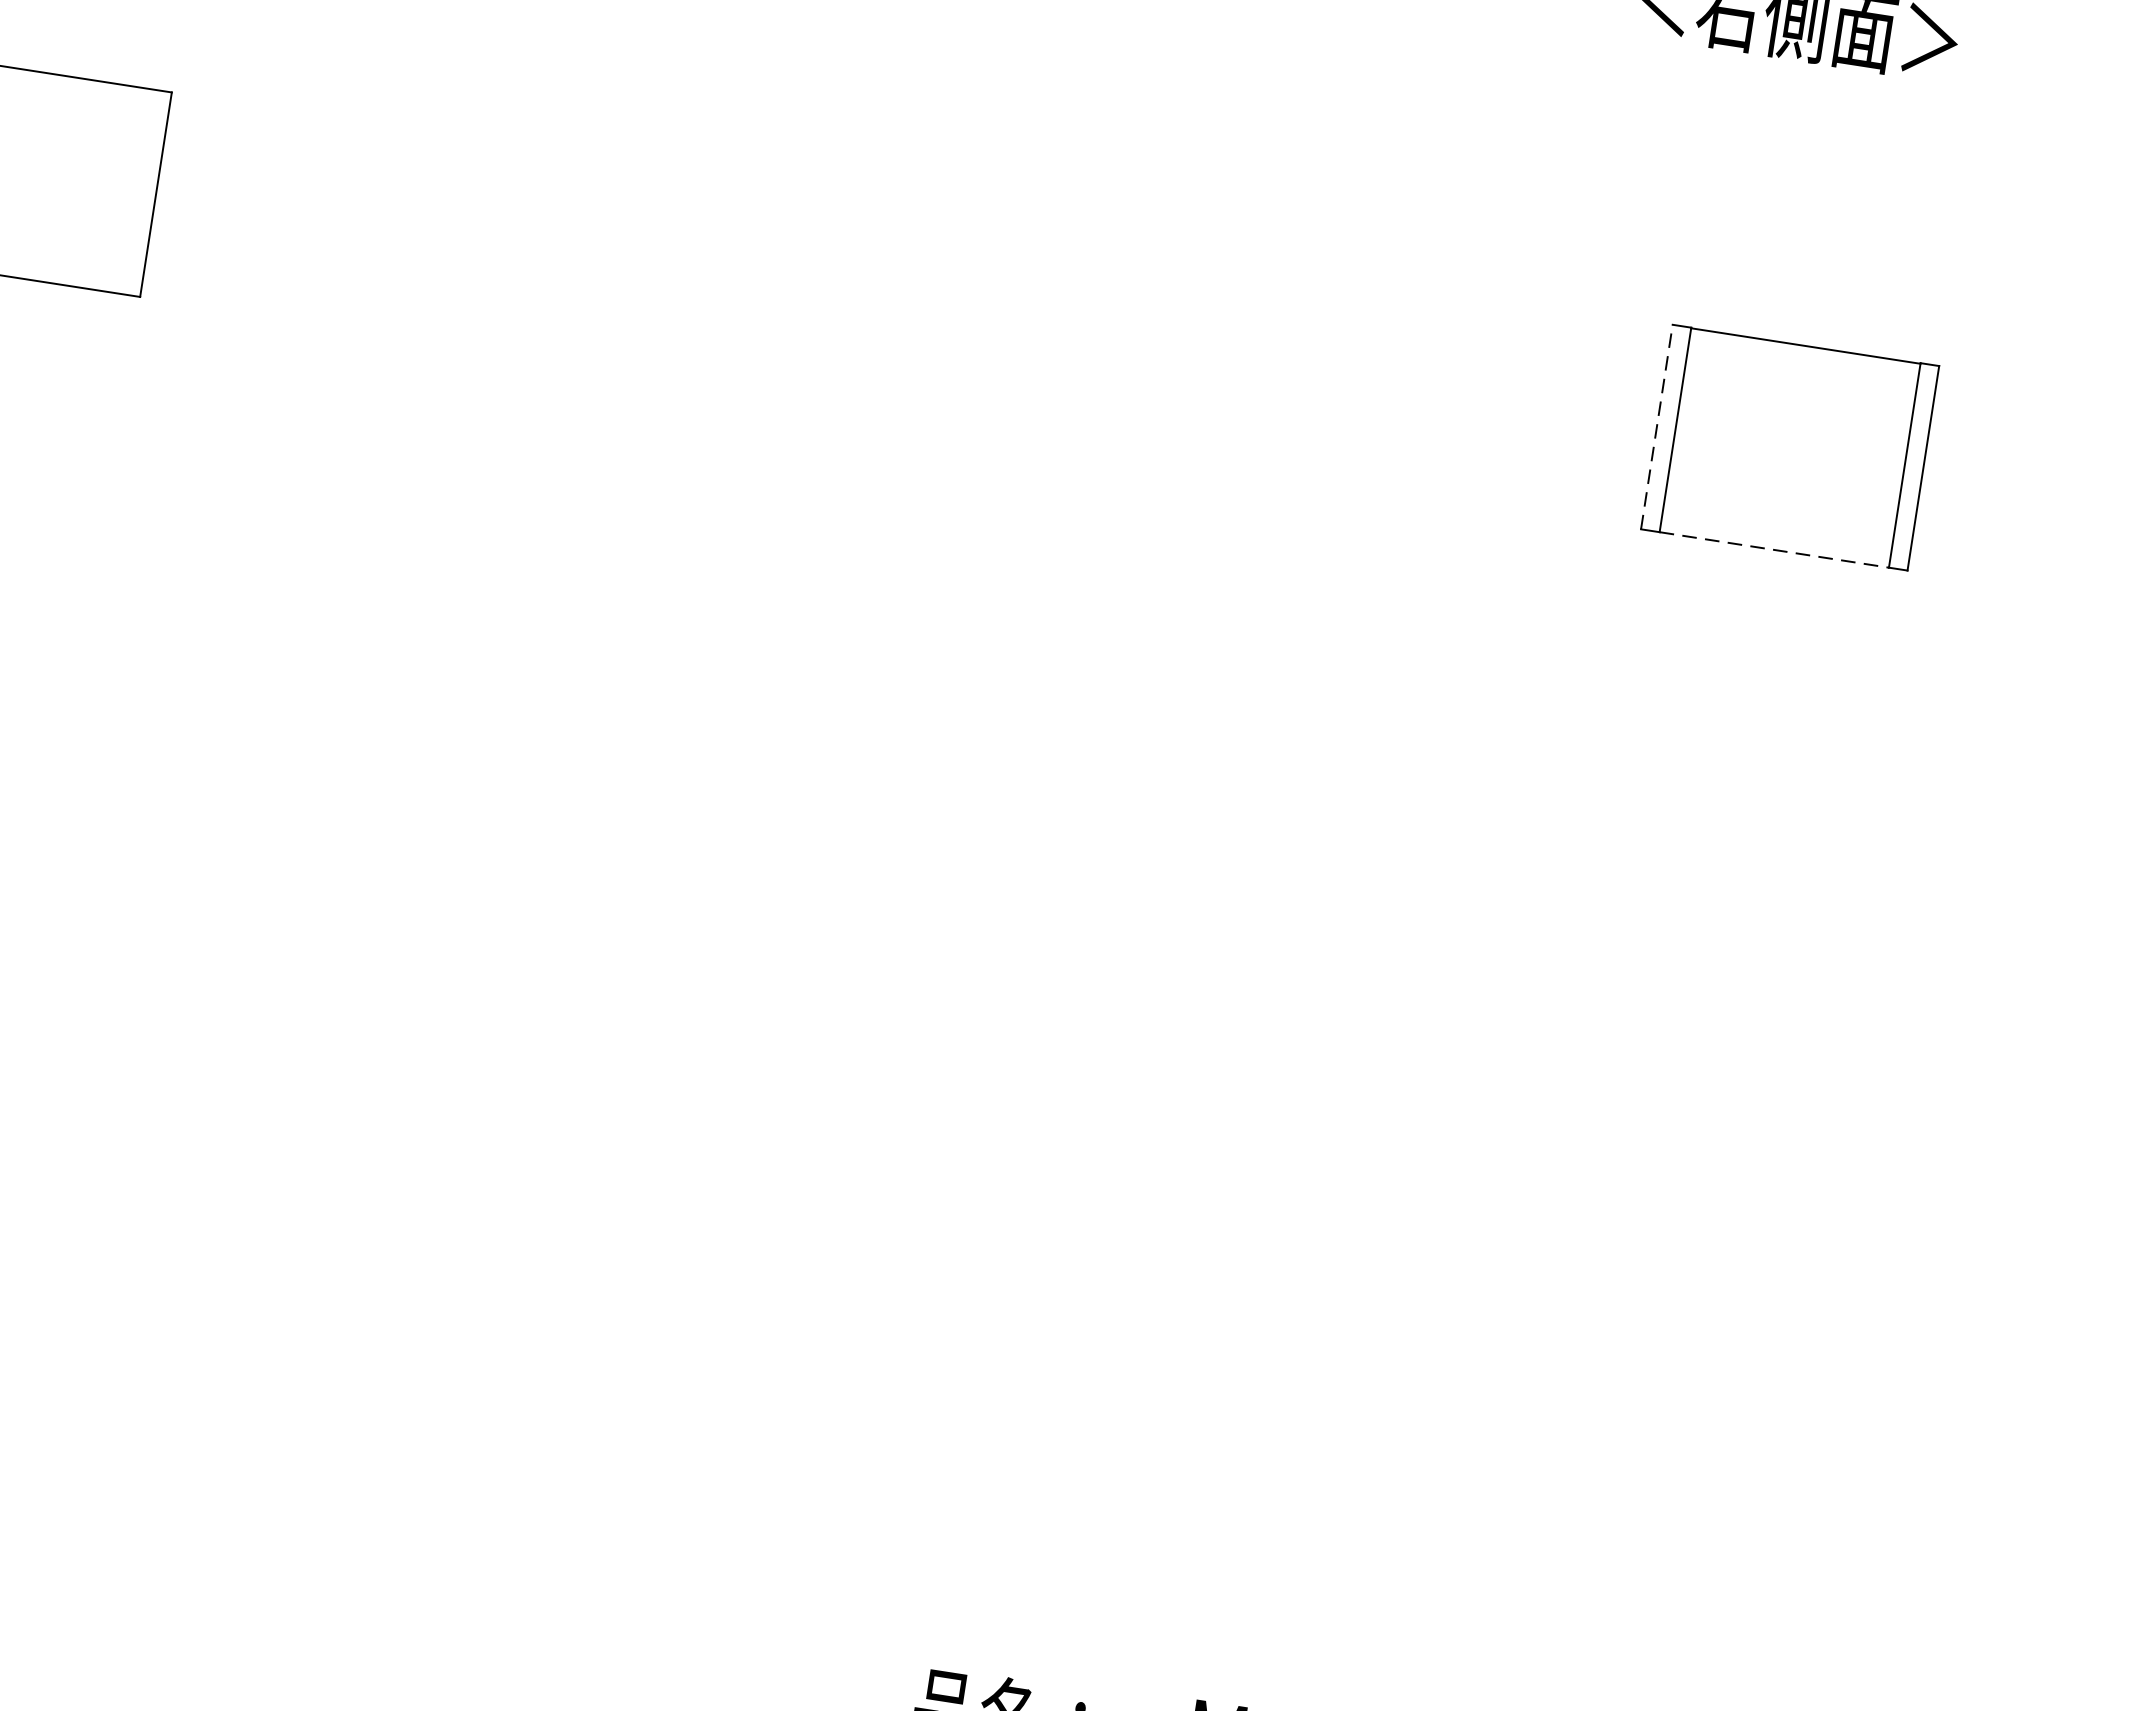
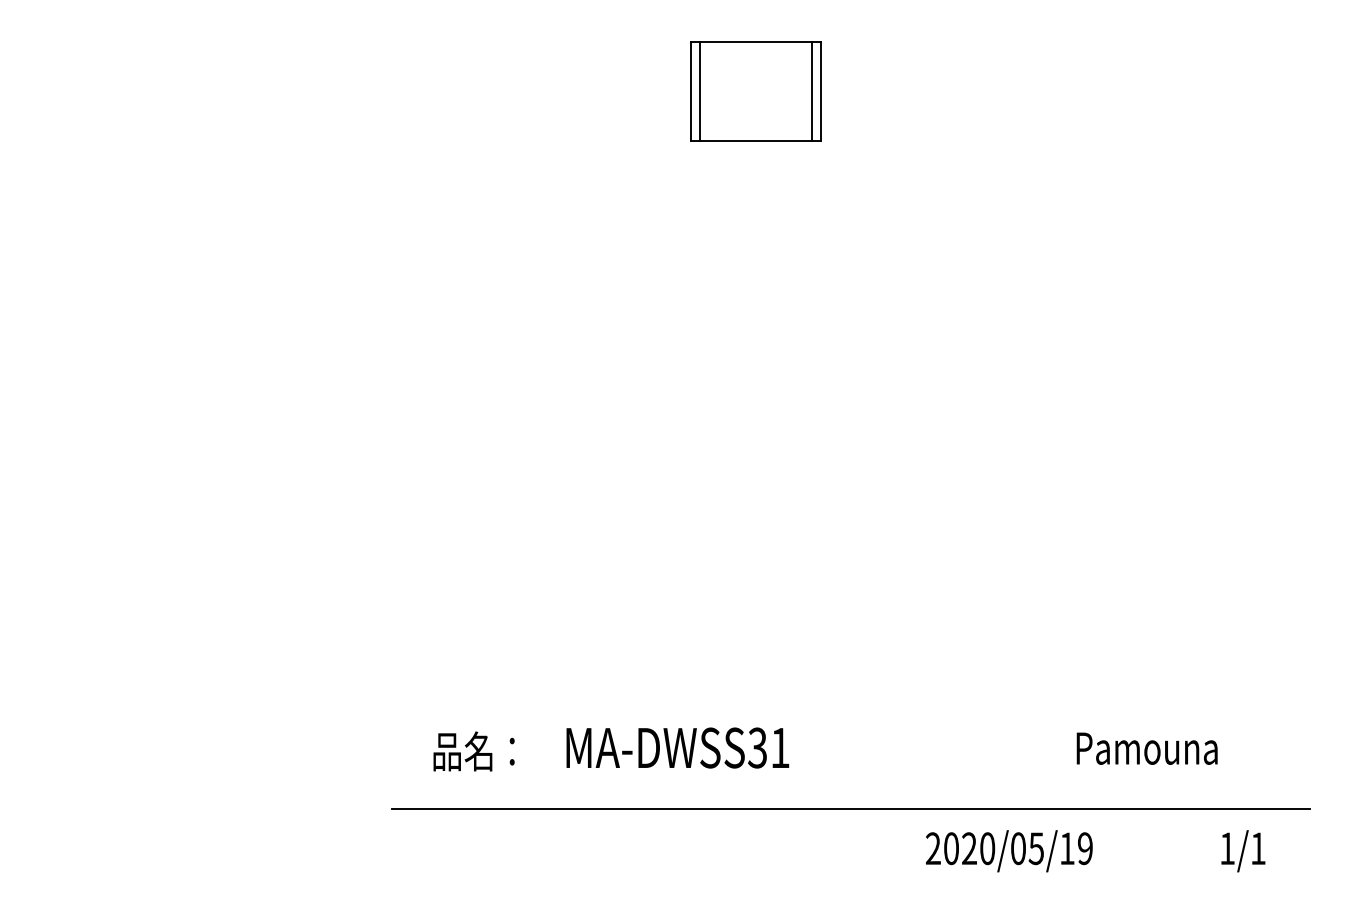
line: (1657, 426) -> (691, 91), dashed -> solid
line: (1773, 550) -> (755, 141), dashed -> solid

